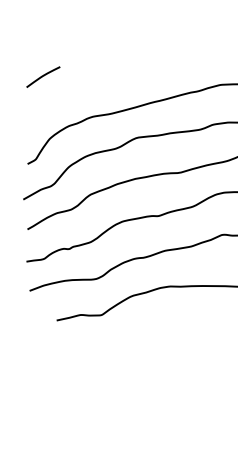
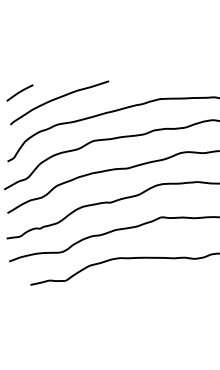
curve: (90, 85) -> (57, 99), added

